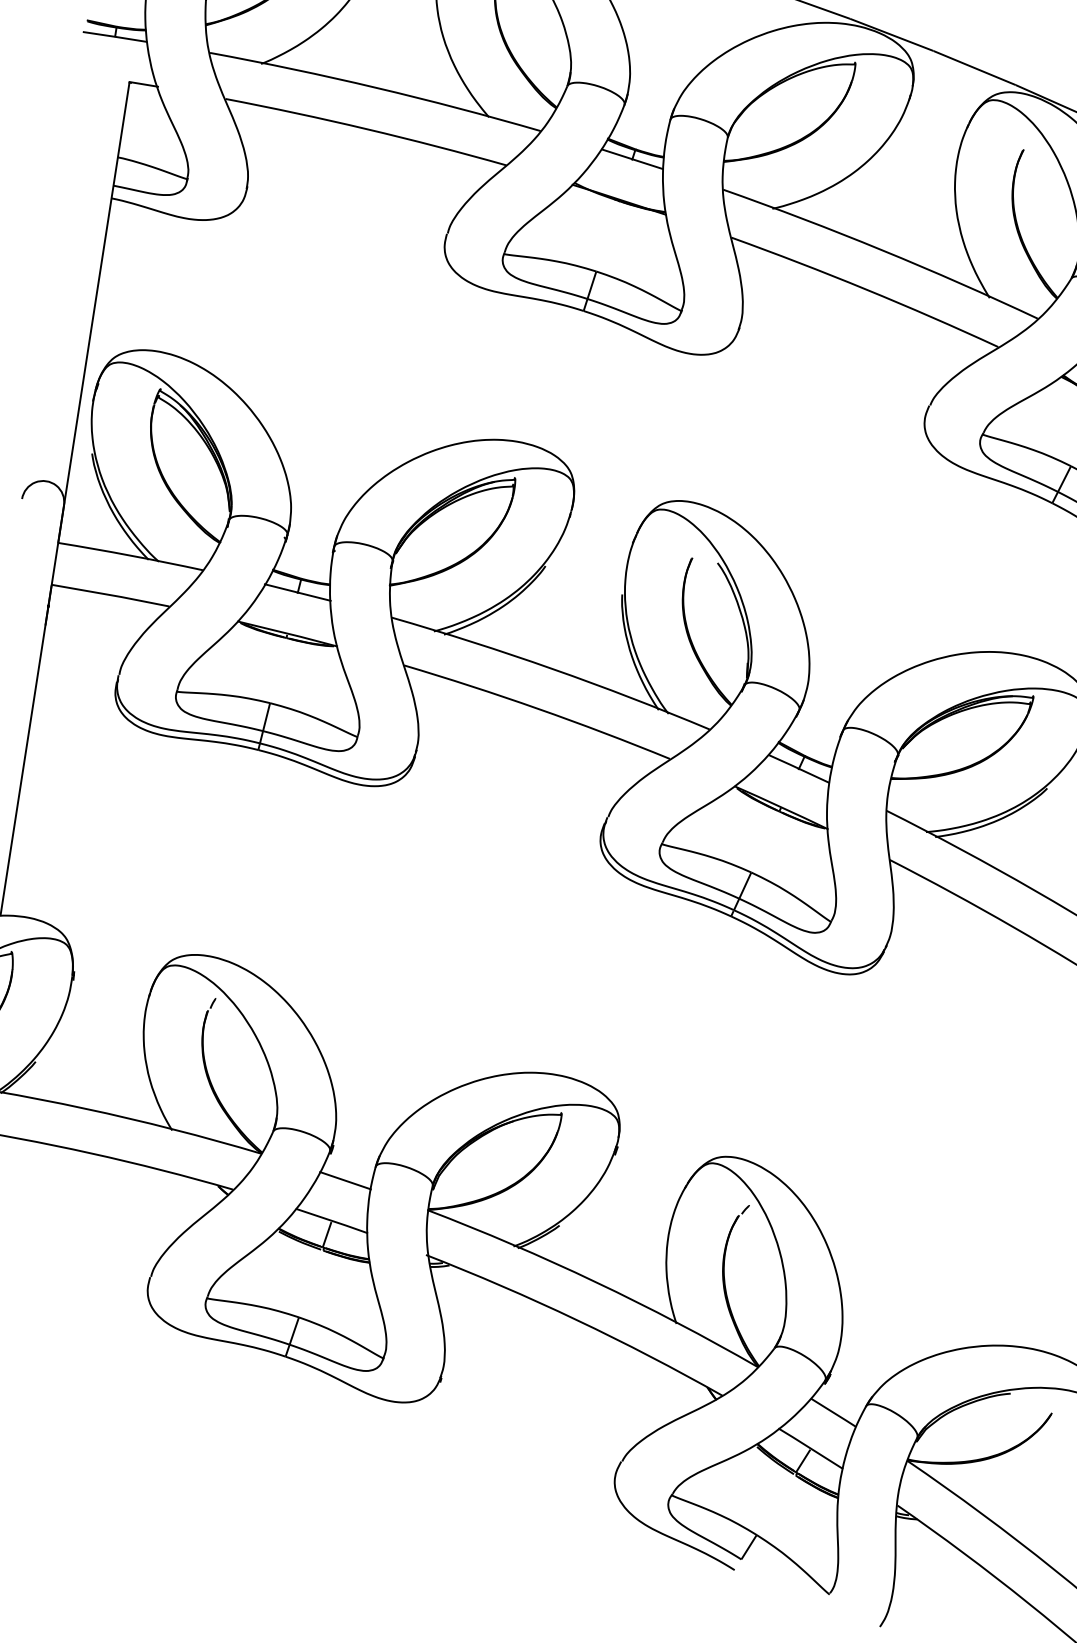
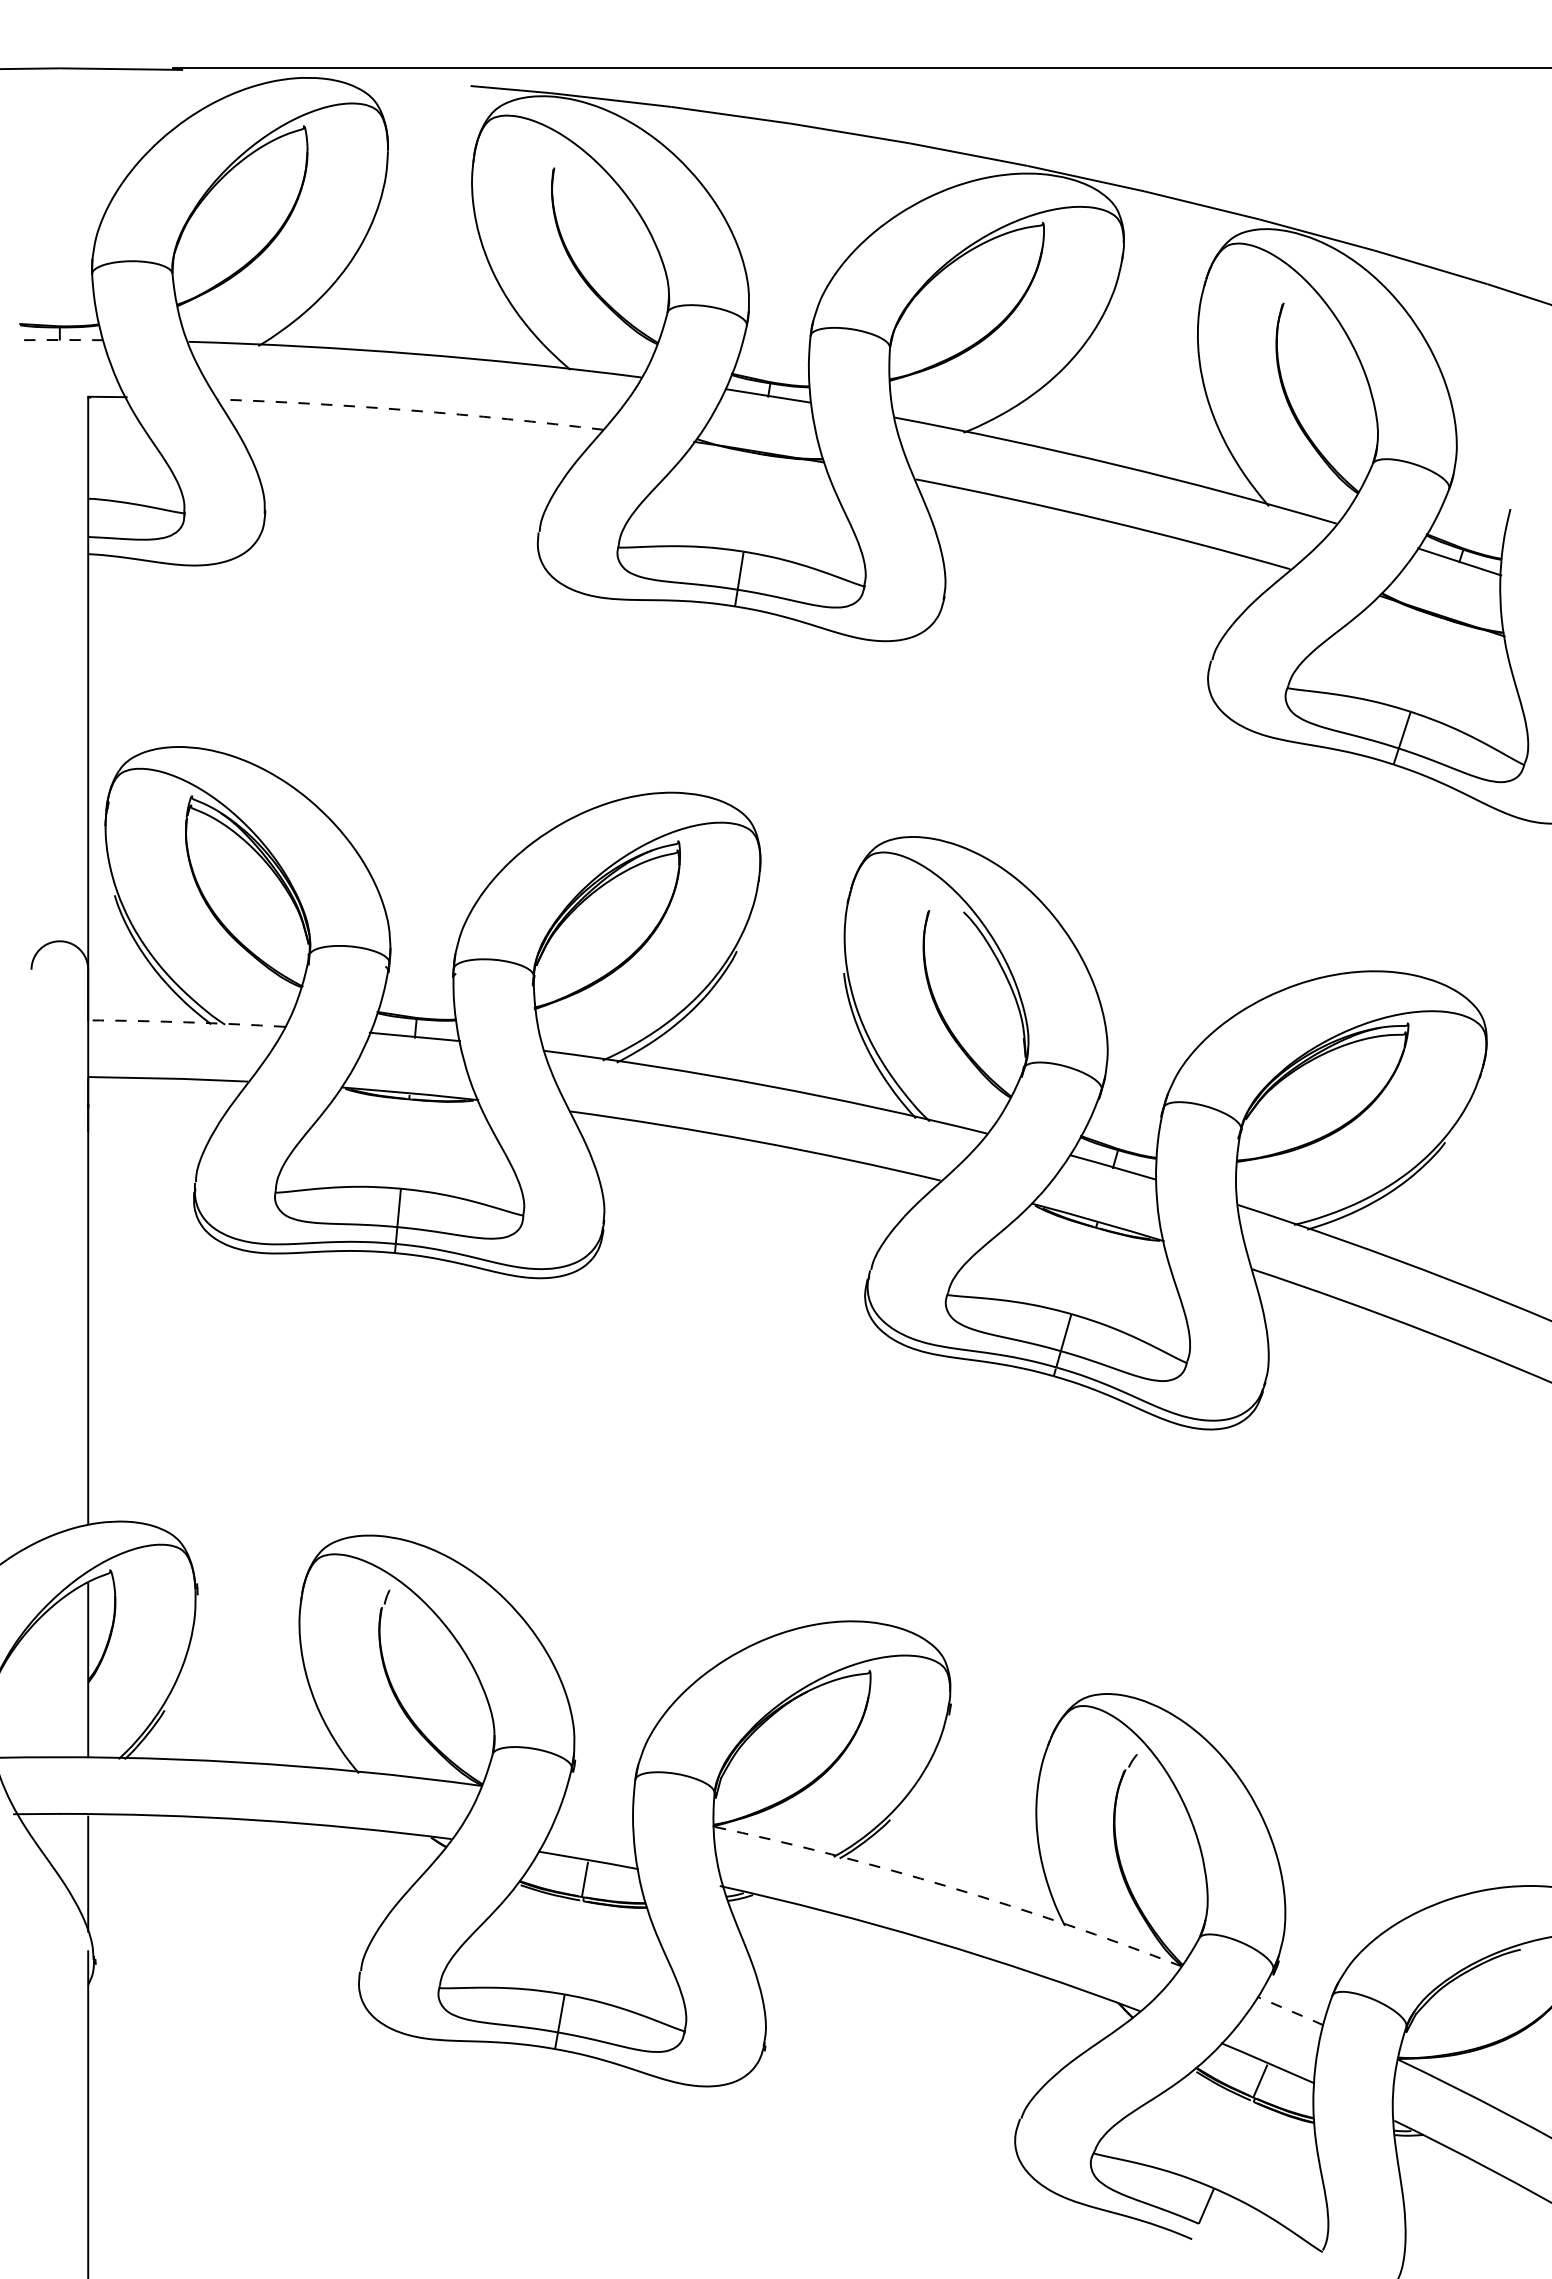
line: (114, 36) -> (59, 339), solid -> dashed
arc: (366, 129) -> (411, 410), solid -> dashed
arc: (130, 555) -> (186, 1022), solid -> dashed
line: (345, 1180) -> (598, 1804), removed
arc: (595, 1282) -> (949, 1887), solid -> dashed
line: (834, 1413) -> (1291, 2011), solid -> dashed

